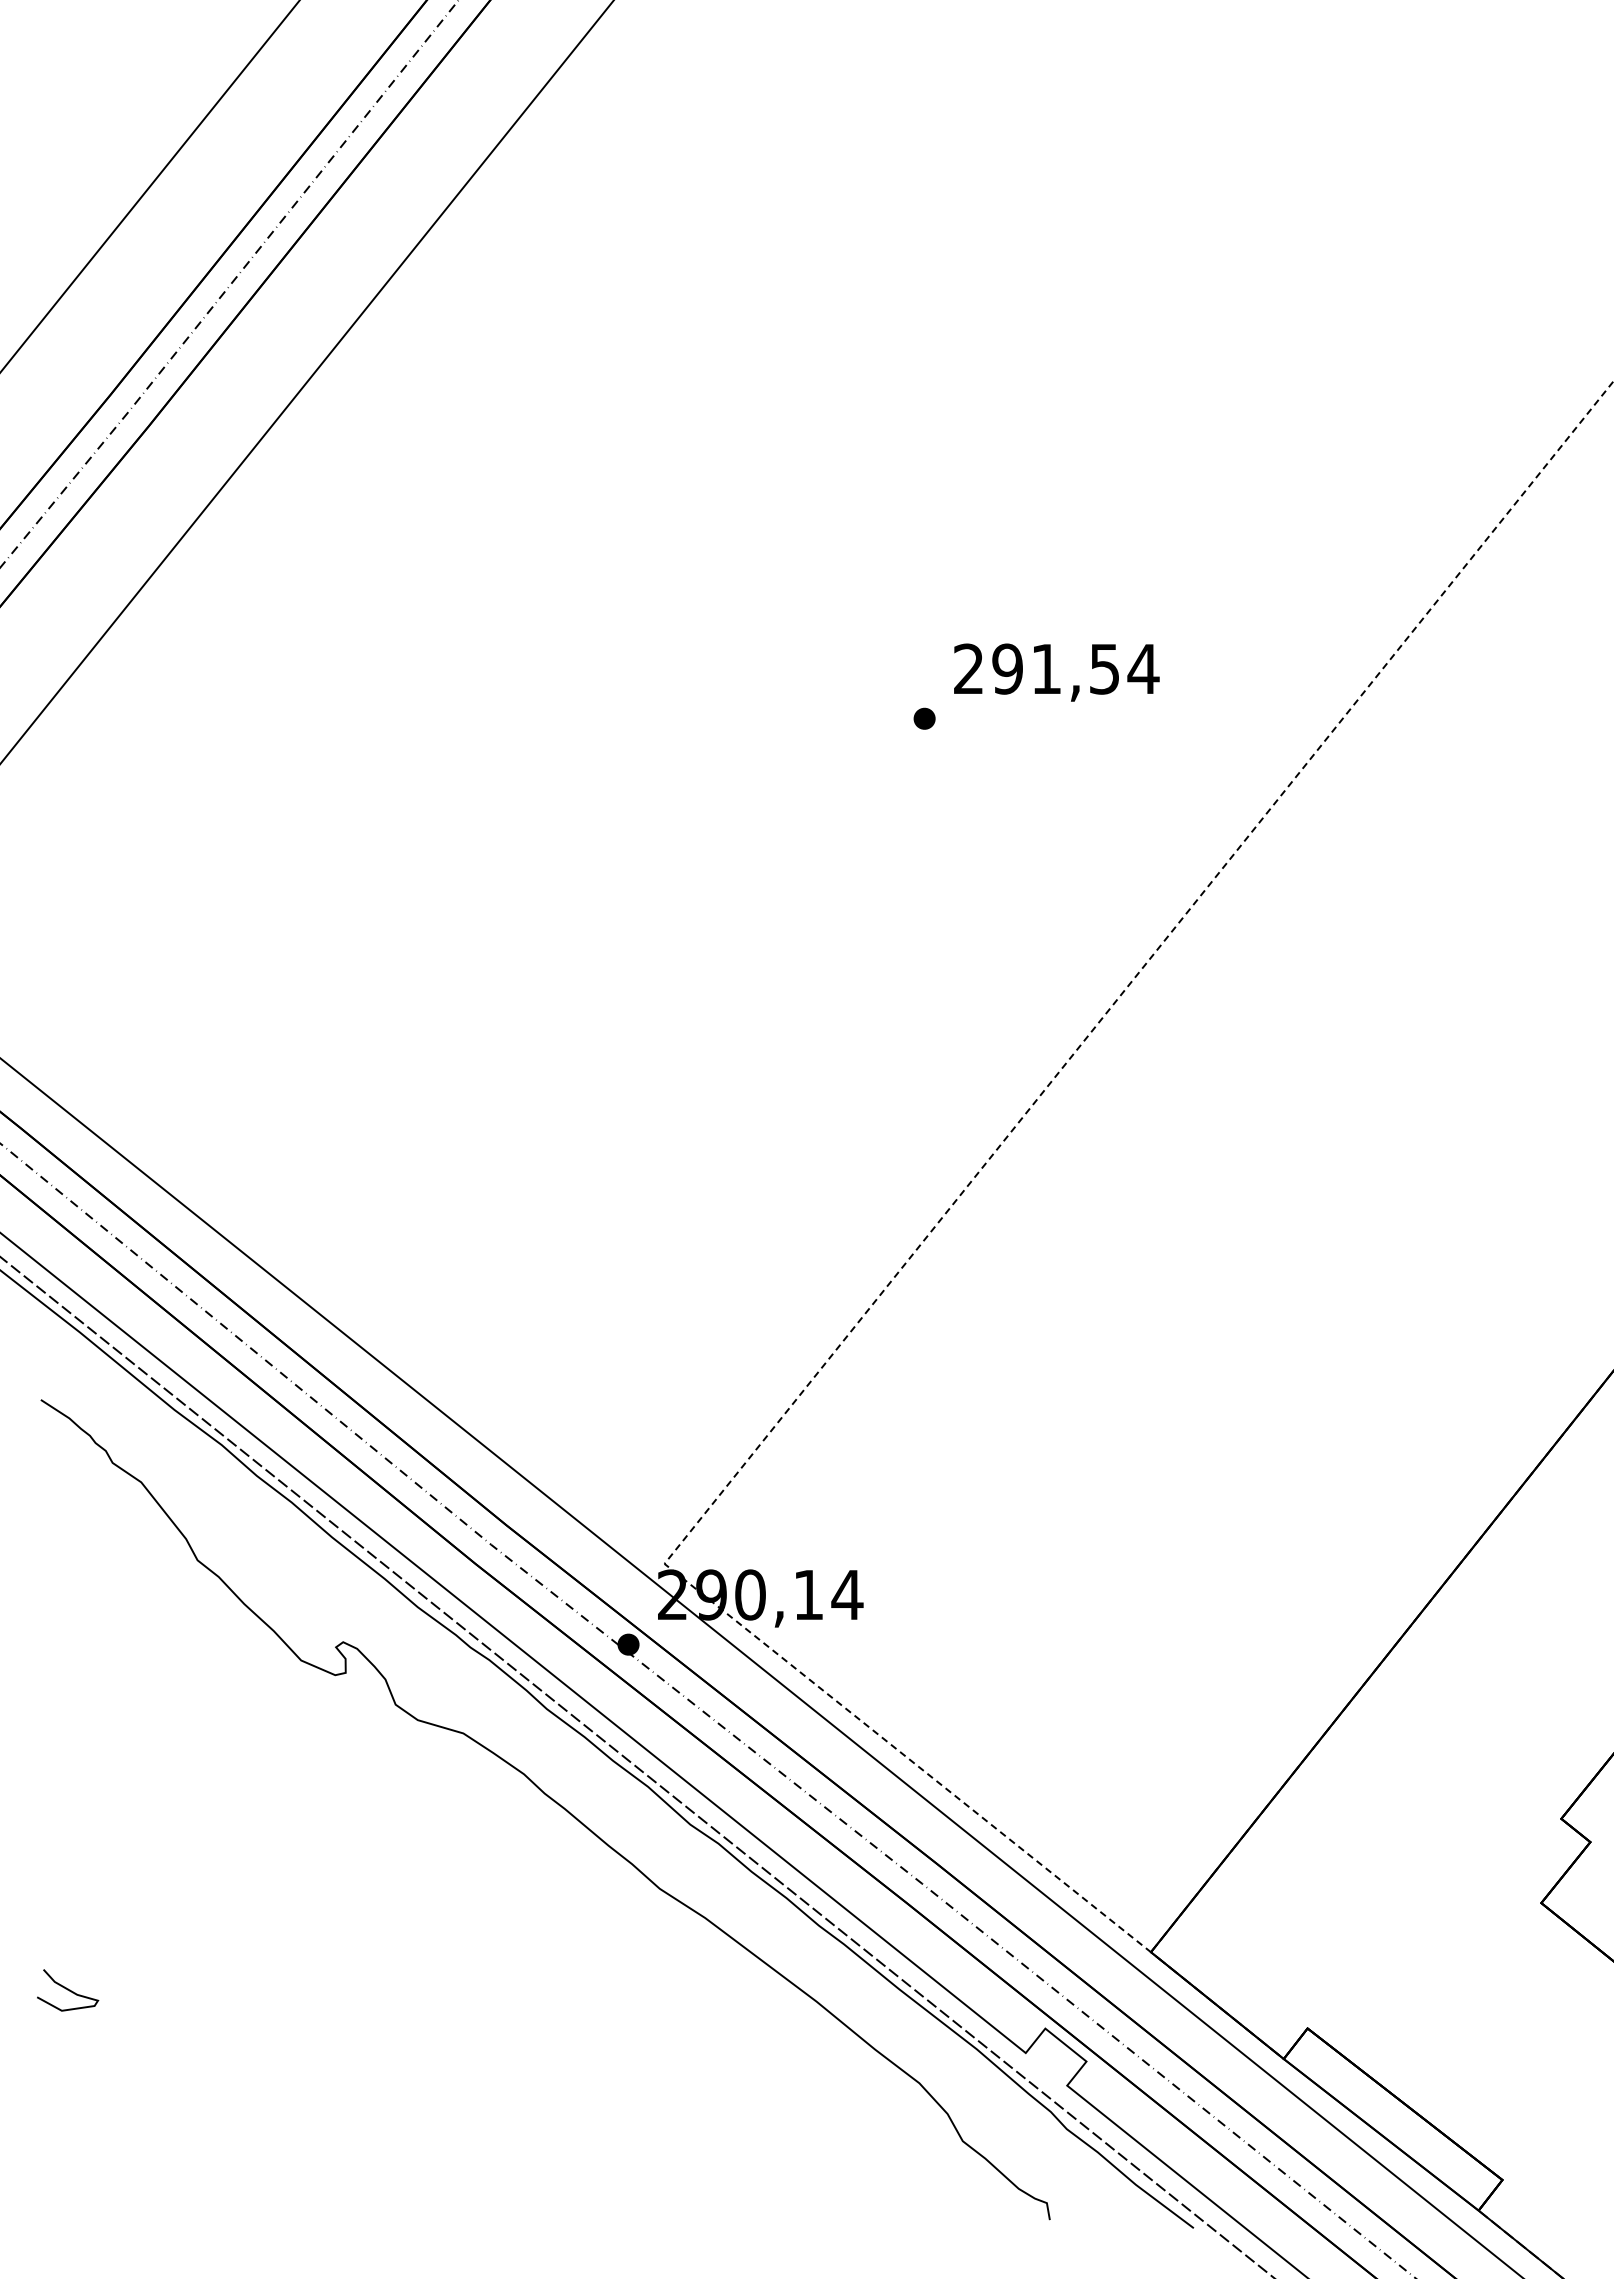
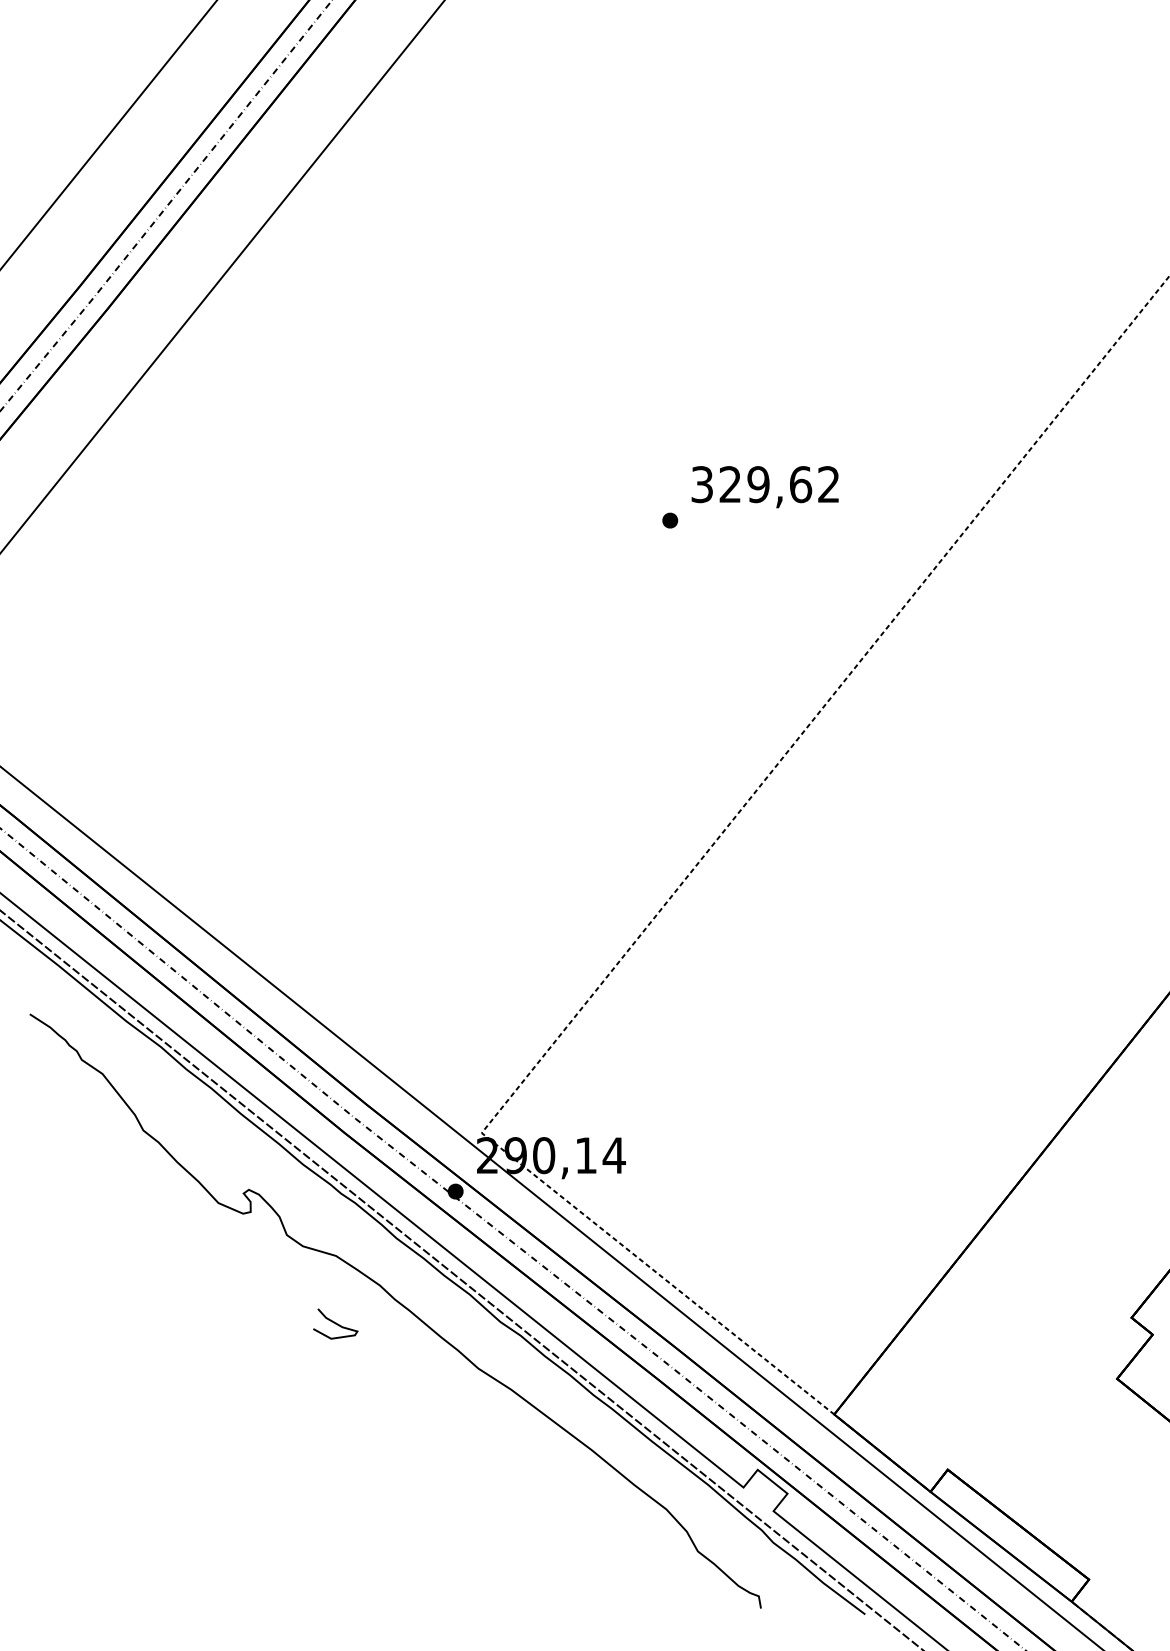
text: (1056, 668) -> (765, 484), 291,54 -> 329,62
curve: (68, 1990) -> (336, 1324), moved

